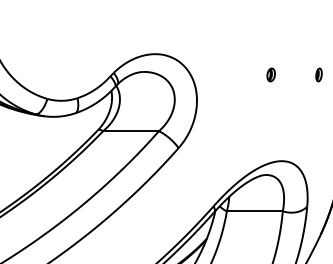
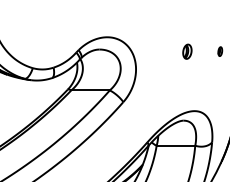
part: (270, 74) -> (186, 51), size x1.6

